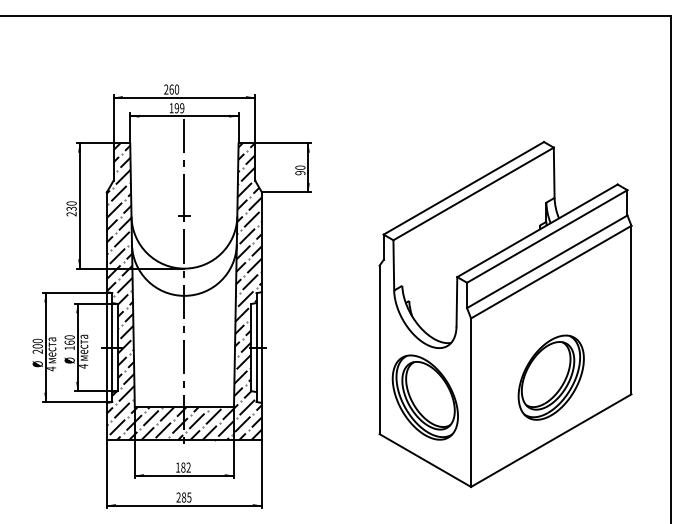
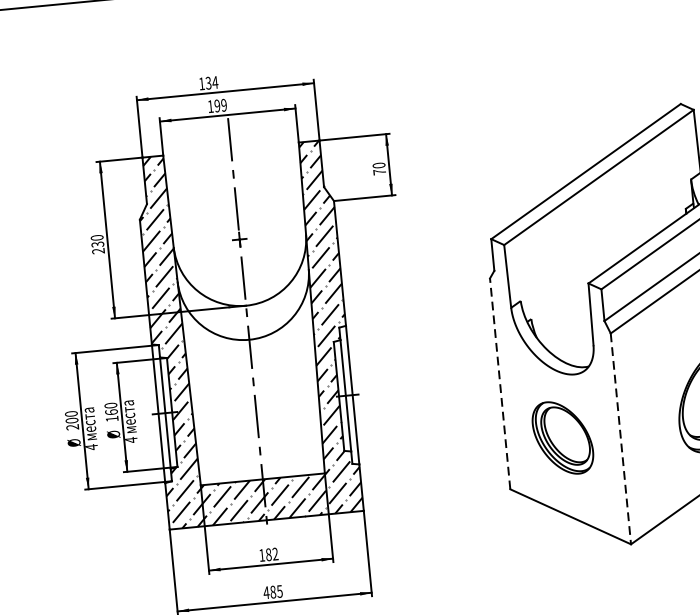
text: (171, 89) -> (208, 83), 260 -> 134
text: (300, 173) -> (379, 172), 90 -> 70
line: (379, 349) -> (499, 383), solid -> dashed
part: (424, 397) -> (561, 438), size x0.7
line: (471, 403) -> (621, 439), solid -> dashed
text: (178, 497) -> (266, 592), 285 -> 485

